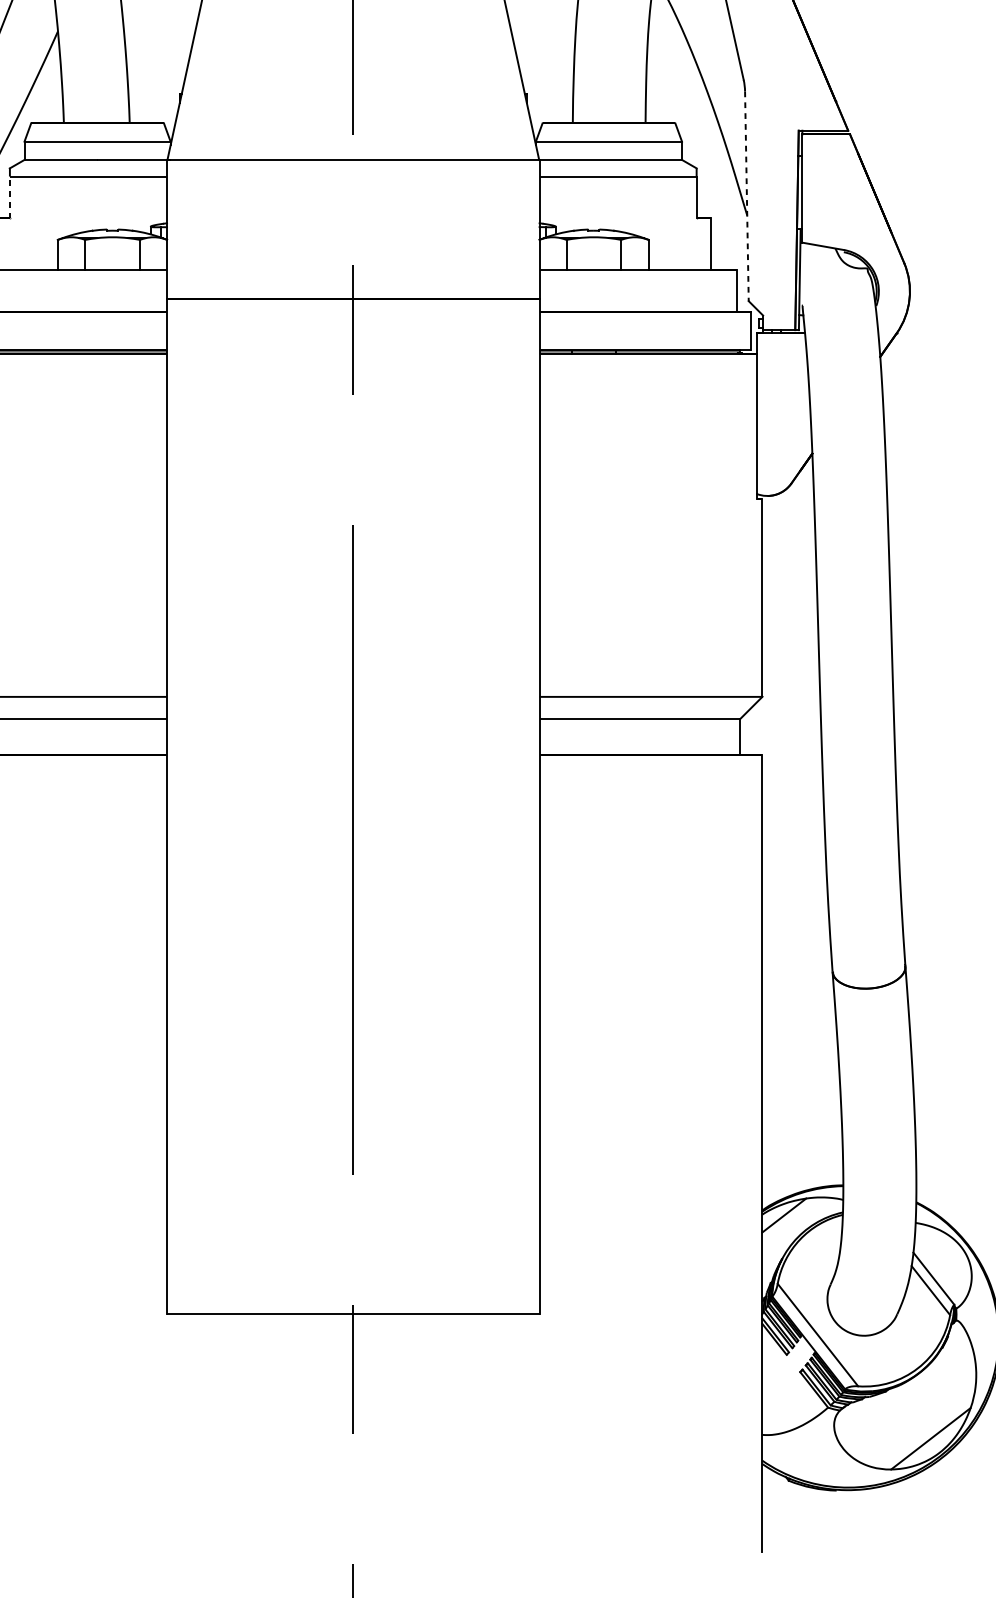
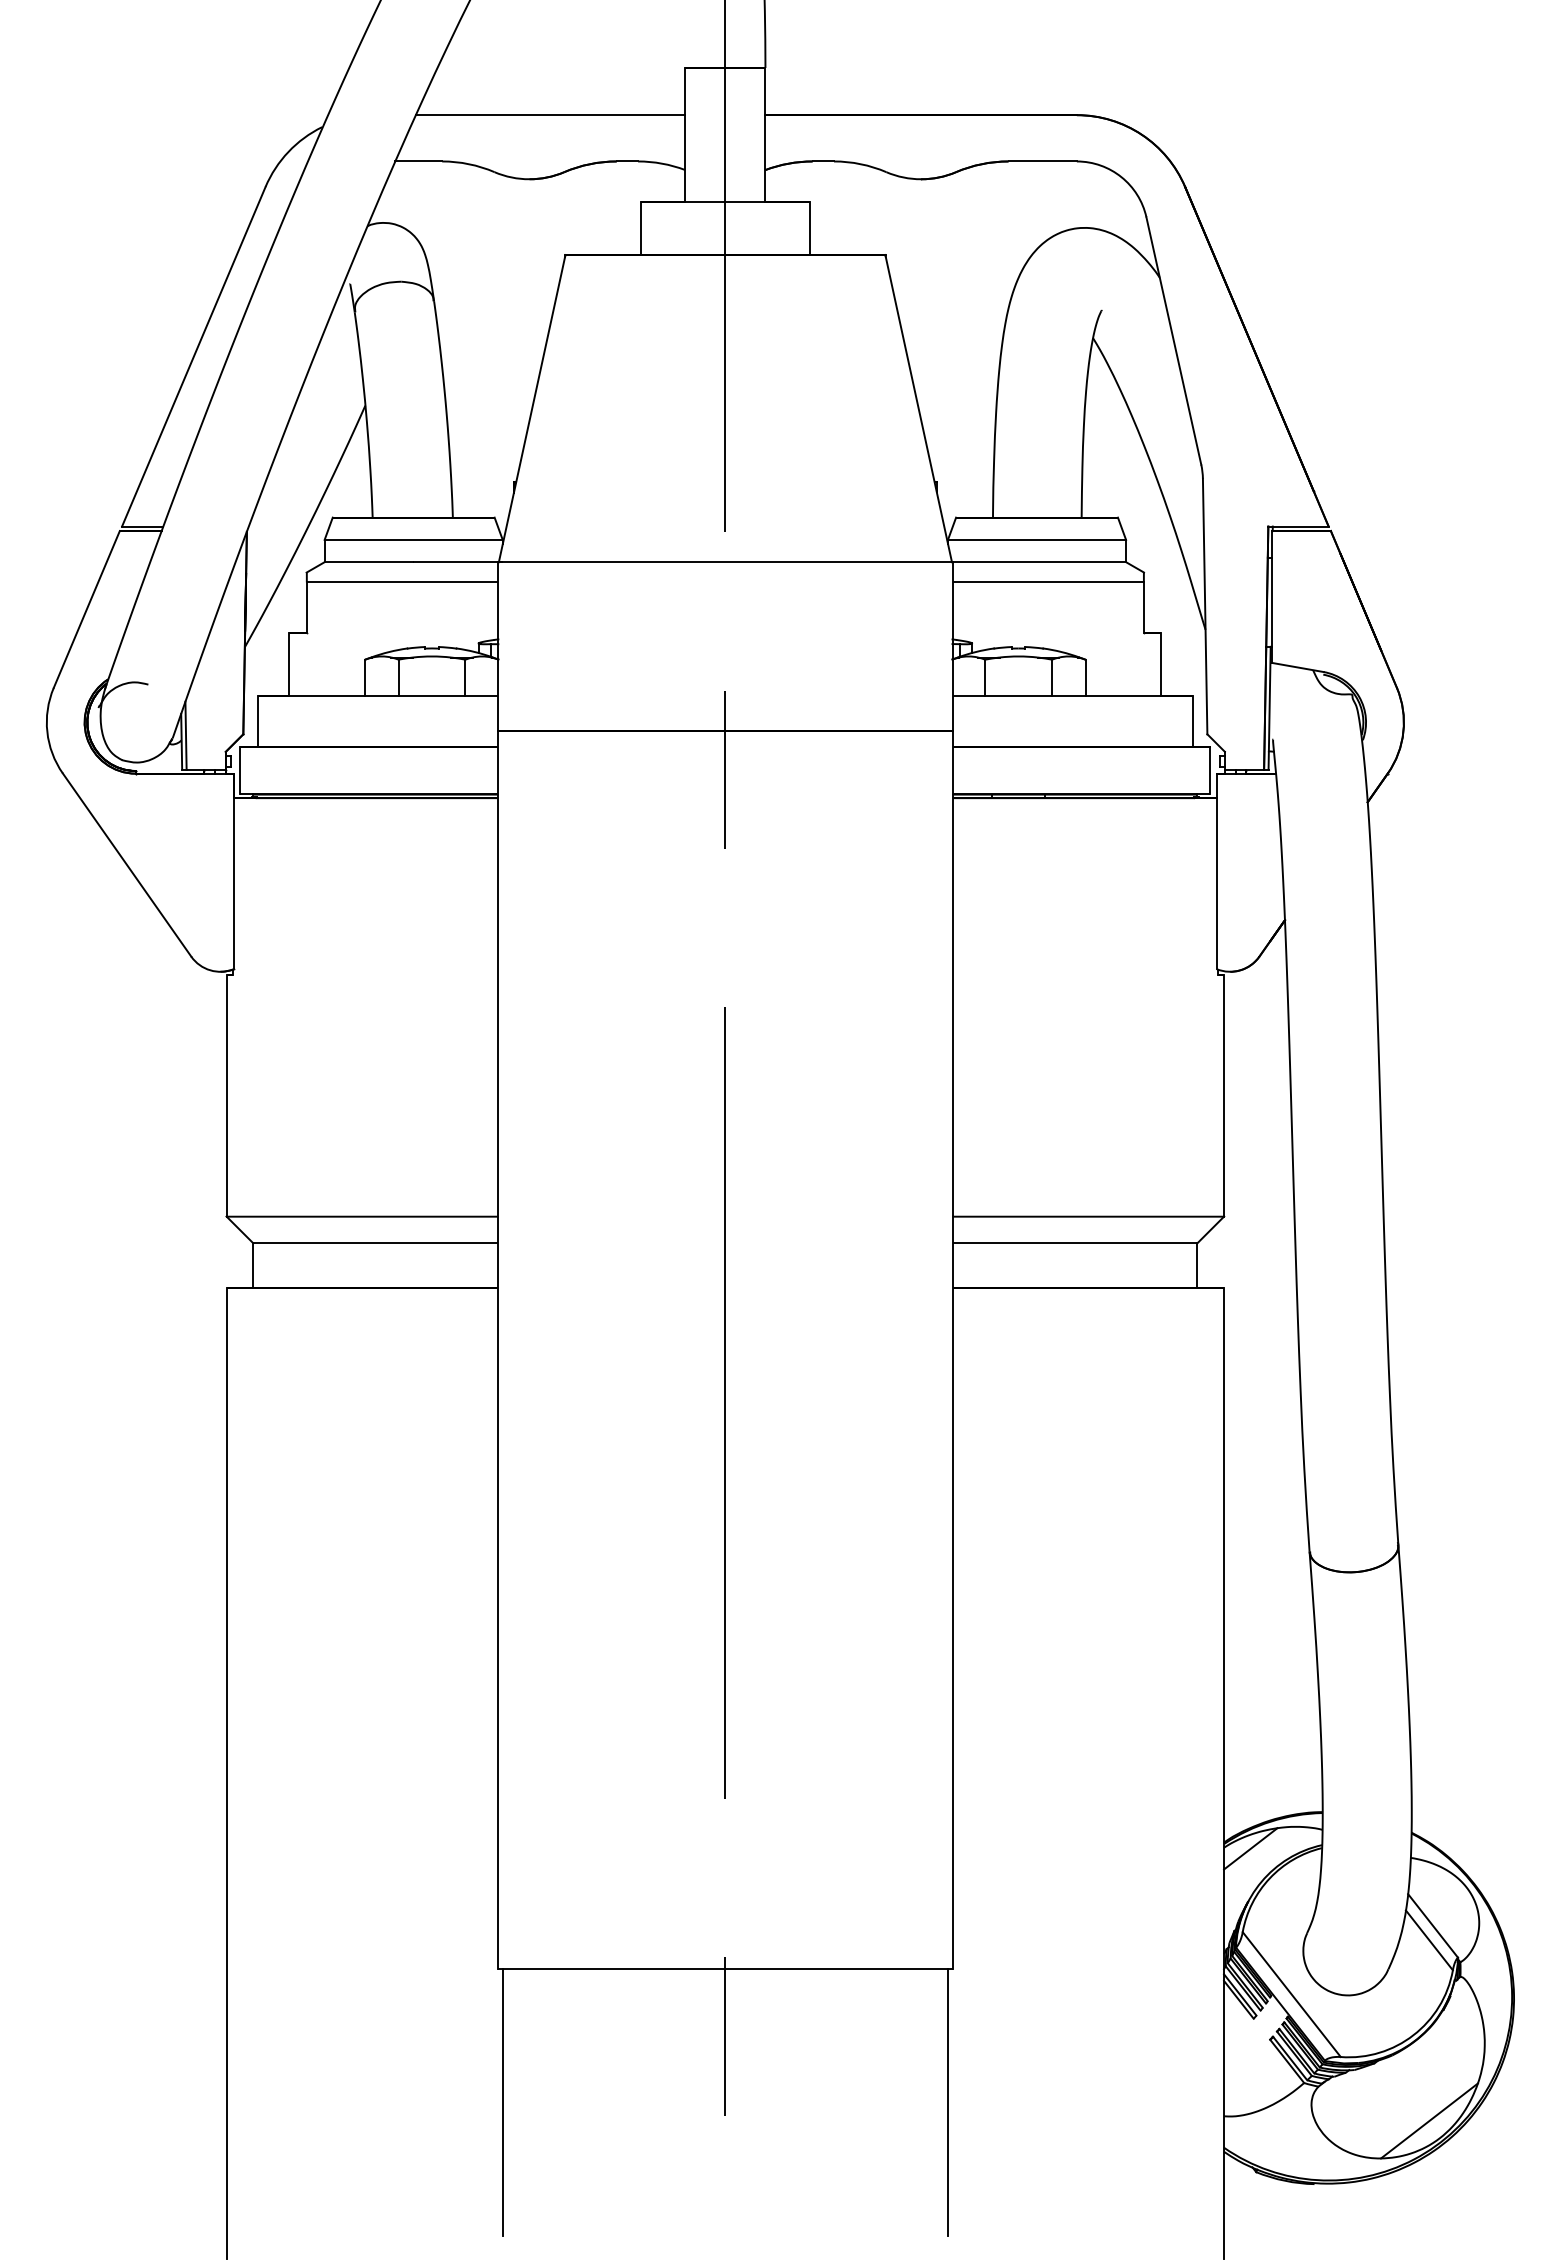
line: (747, 196) -> (1205, 606), dashed -> solid
line: (9, 197) -> (306, 607), dashed -> solid
line: (170, 1423) -> (502, 2102), added
line: (536, 1423) -> (948, 2102), added

